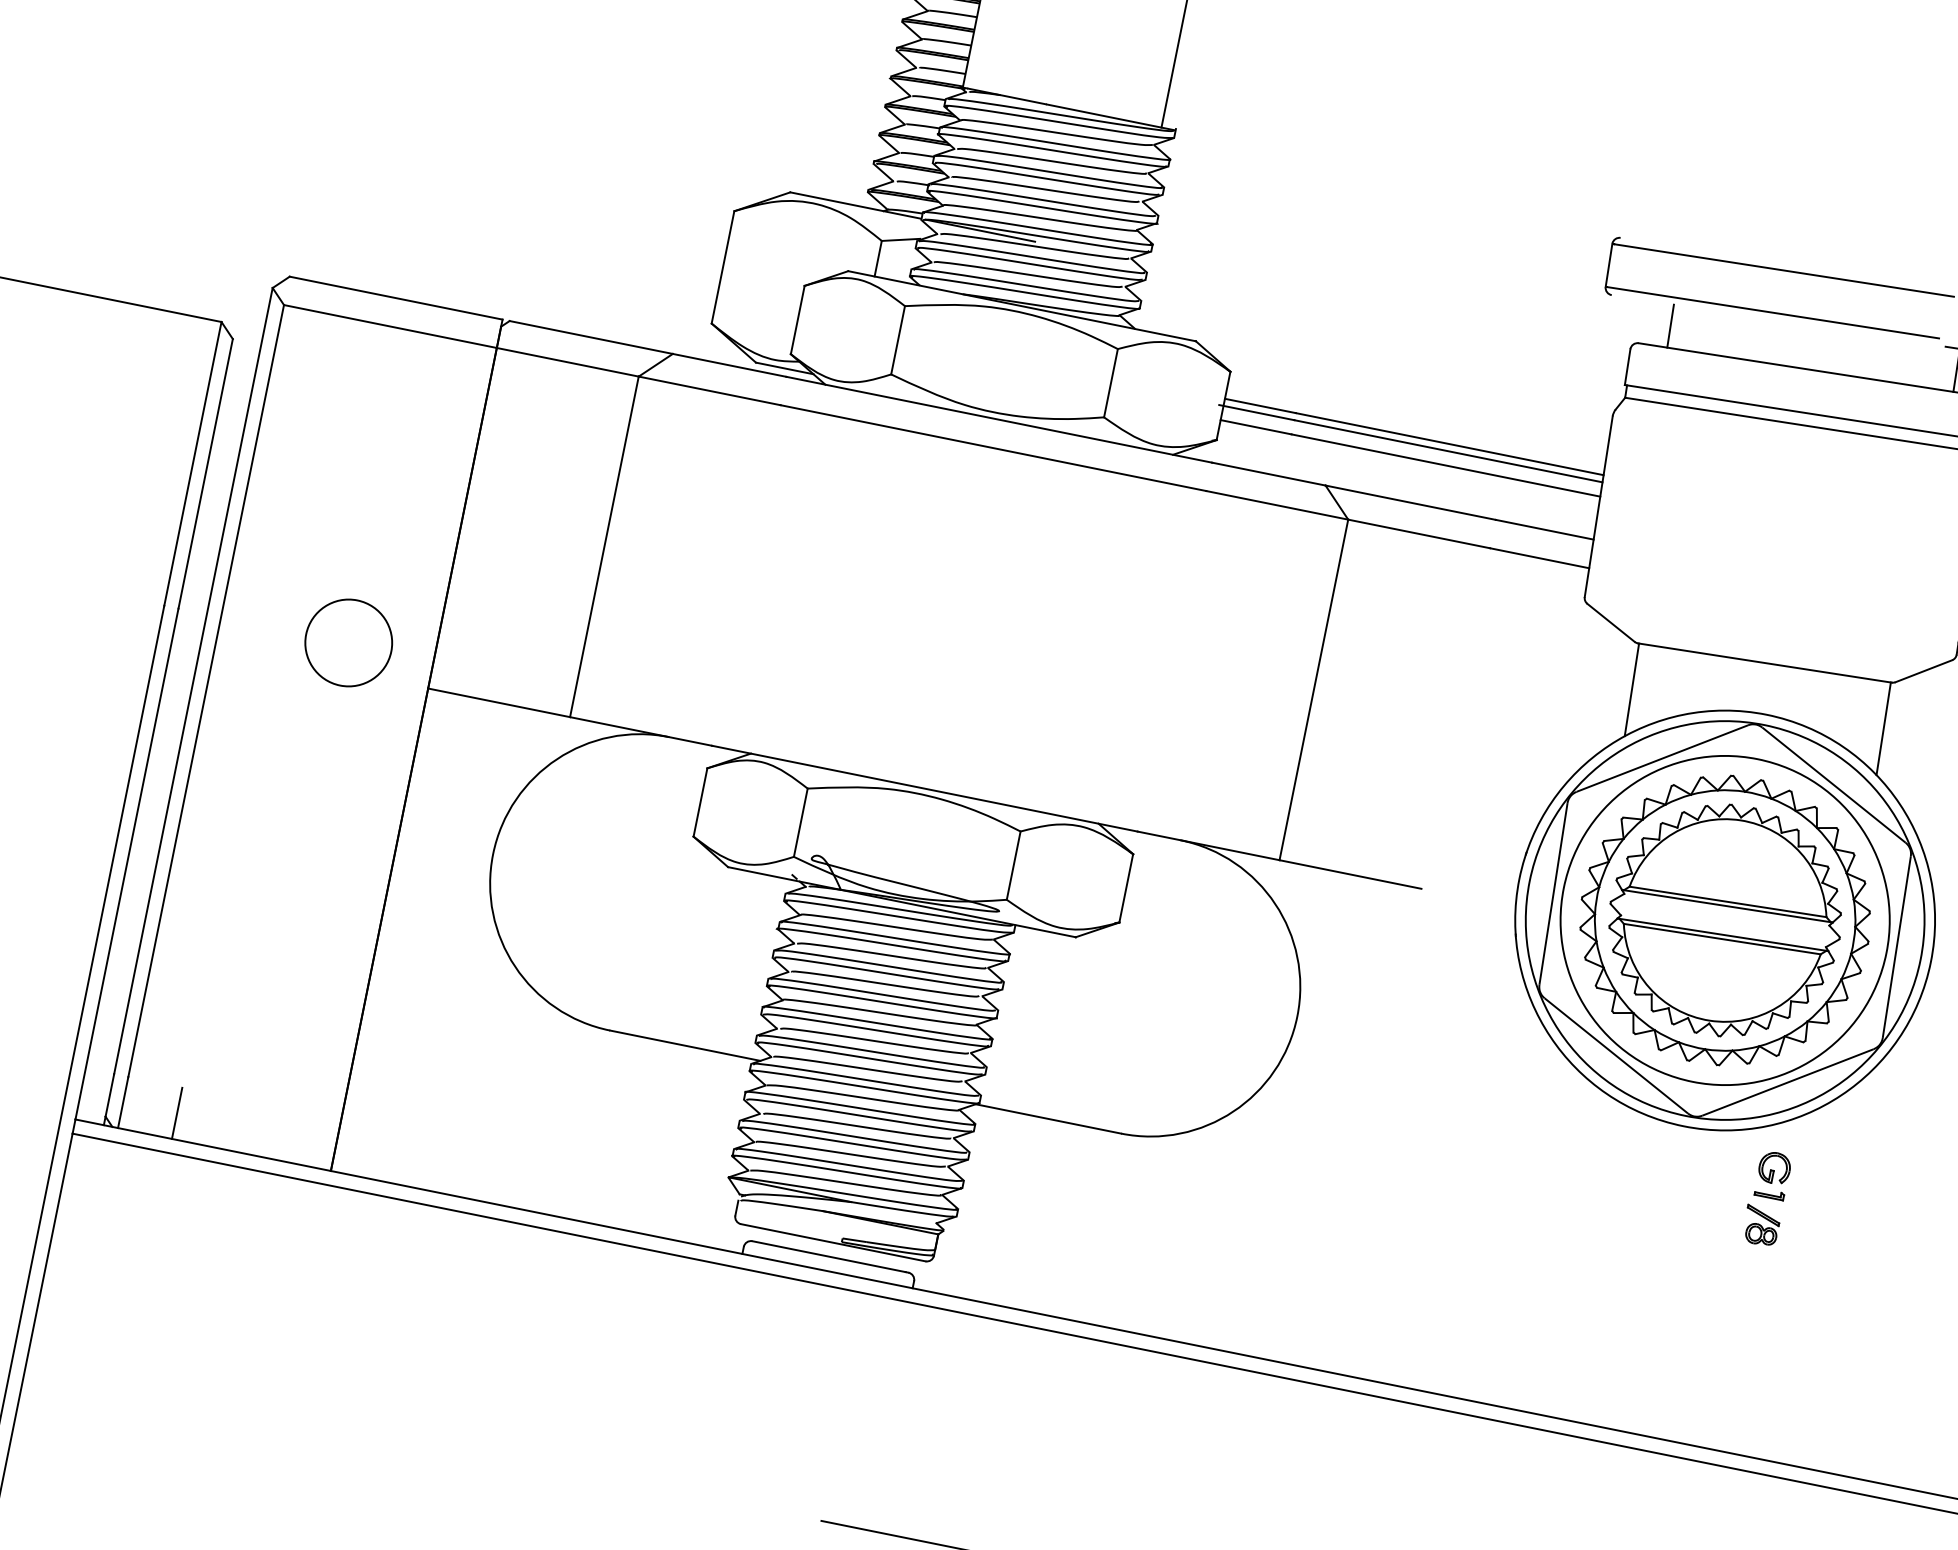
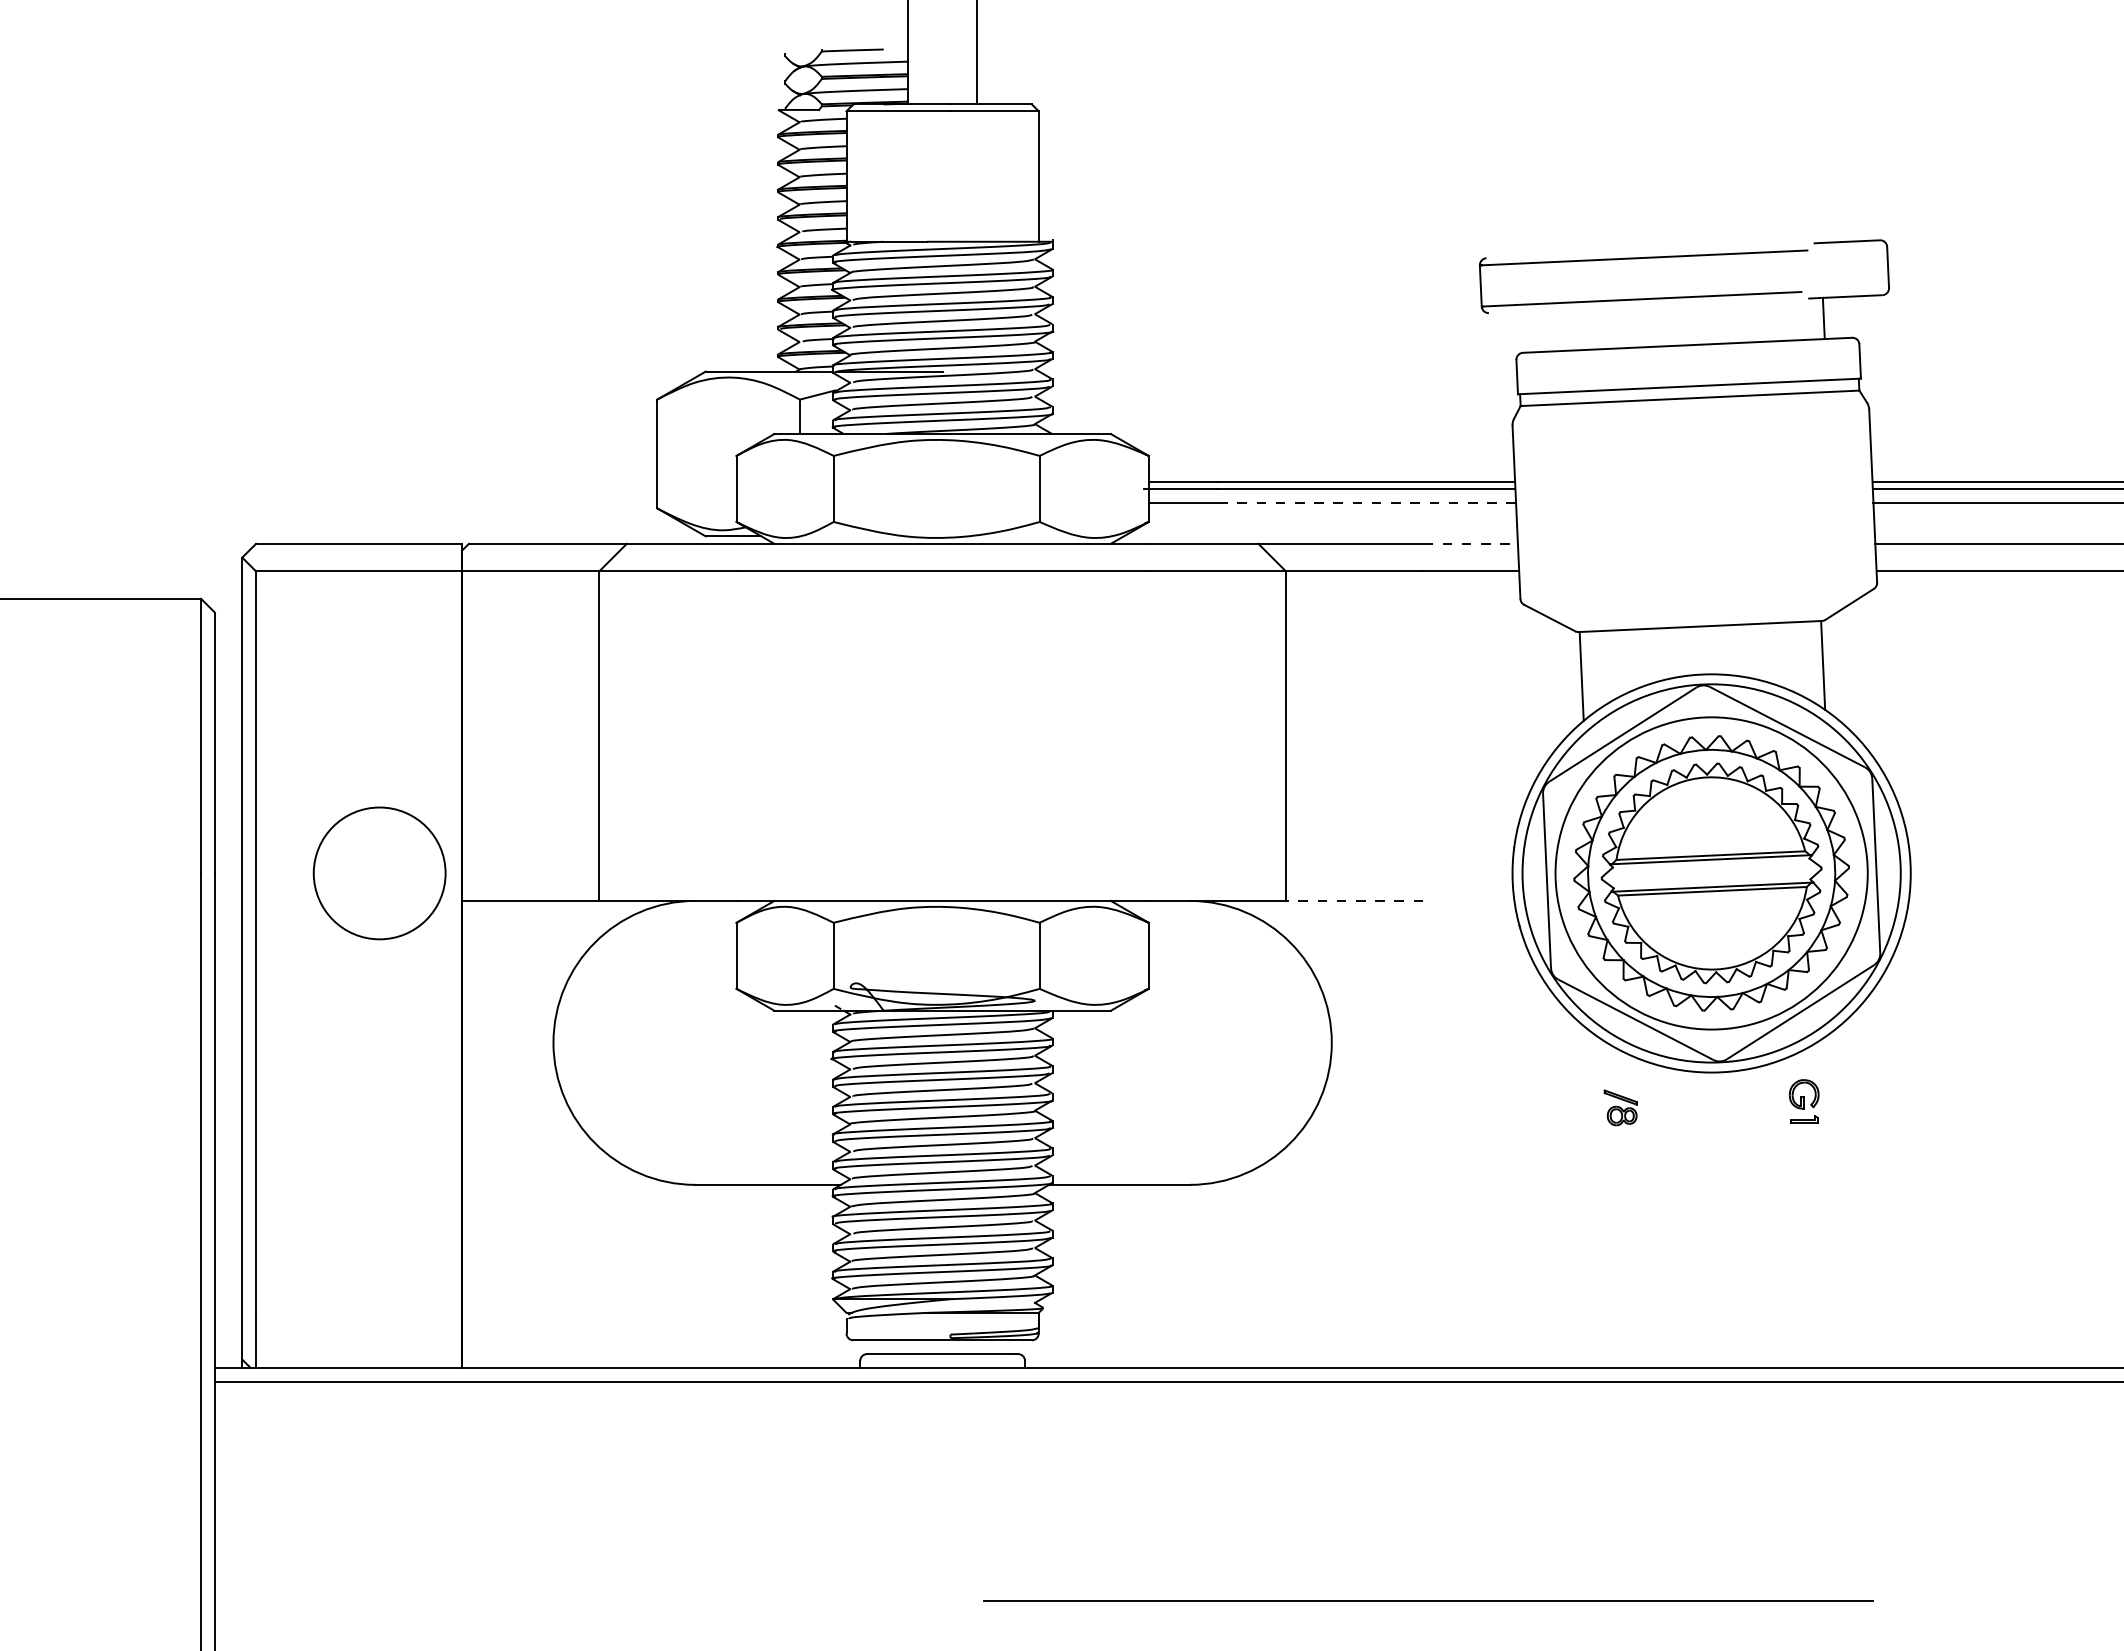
line: (1670, 325) -> (1549, 330), removed
line: (1445, 465) -> (1366, 502), solid -> dashed
line: (1545, 529) -> (1471, 543), solid -> dashed
circle: (348, 643) -> (379, 873), size x1.6
line: (1350, 874) -> (1354, 900), solid -> dashed
line: (177, 1112) -> (308, 1342), removed
part: (1761, 1225) -> (1620, 1107), moved

